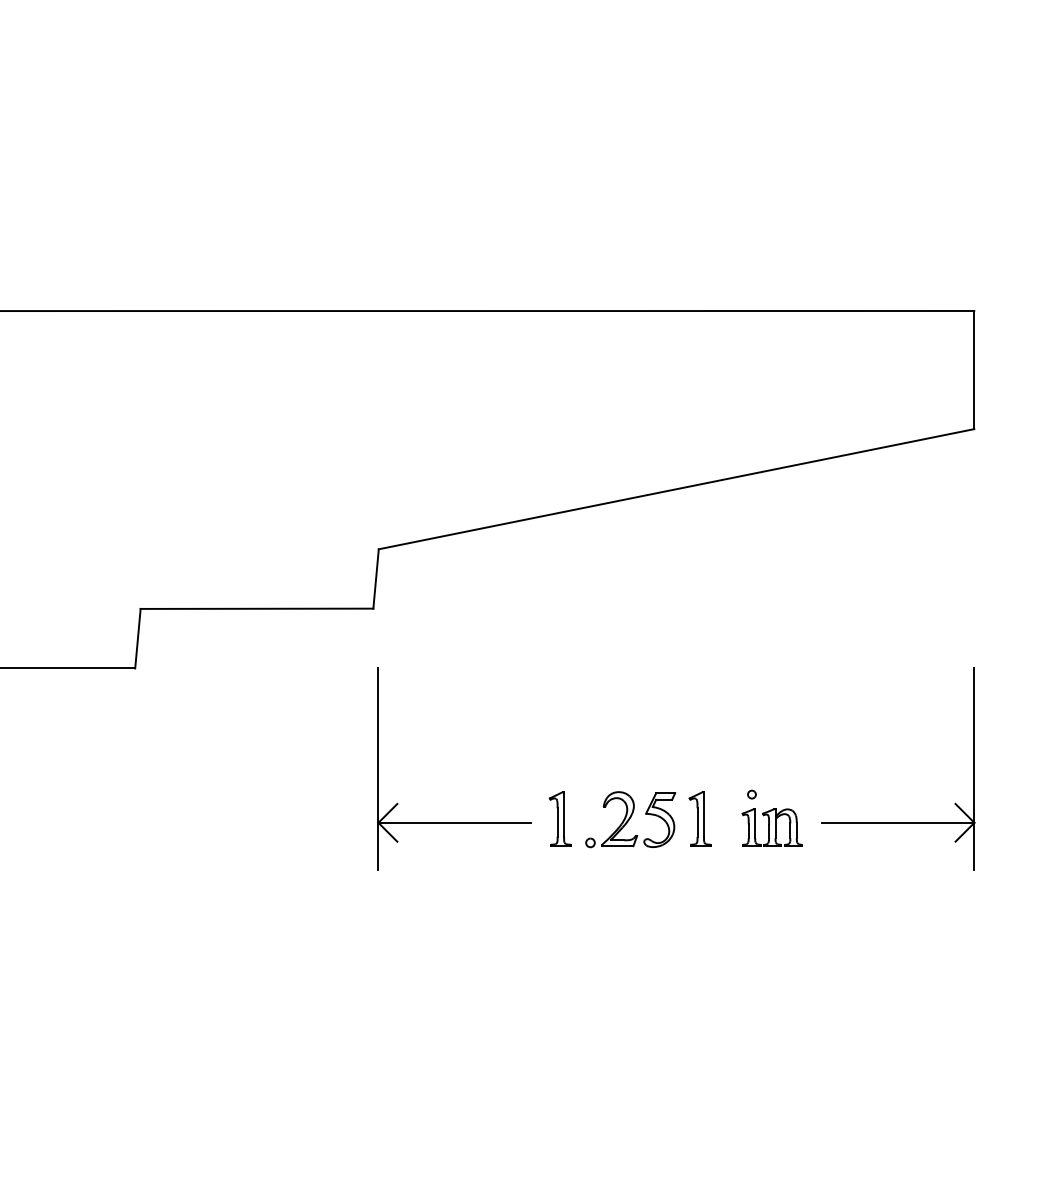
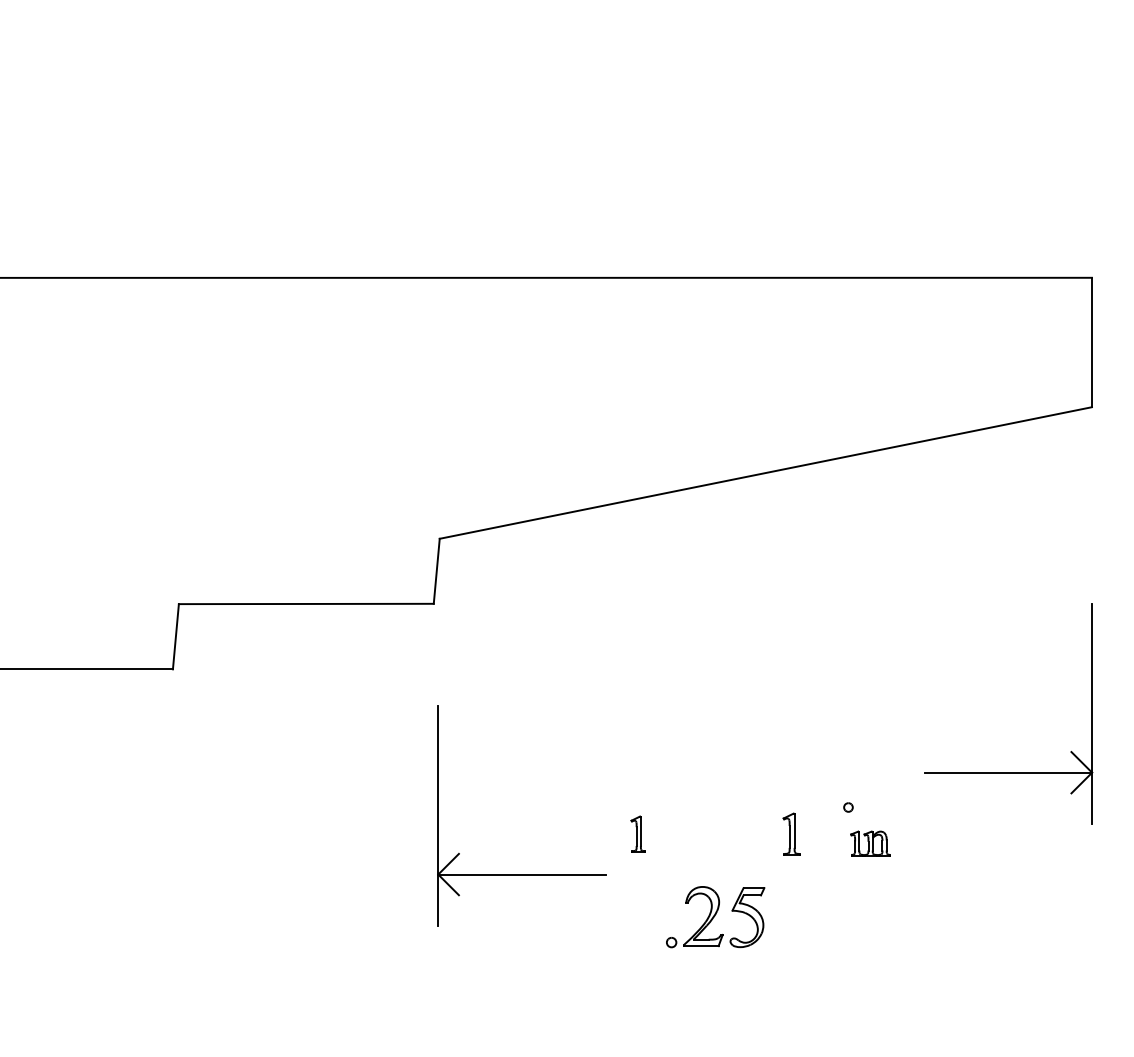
part: (559, 818) -> (637, 833), size x0.6
part: (699, 818) -> (790, 833), size x0.7
part: (630, 819) -> (715, 916), moved
part: (454, 822) -> (521, 874), moved
part: (898, 822) -> (1008, 772), moved
part: (771, 827) -> (869, 843), size x0.6

